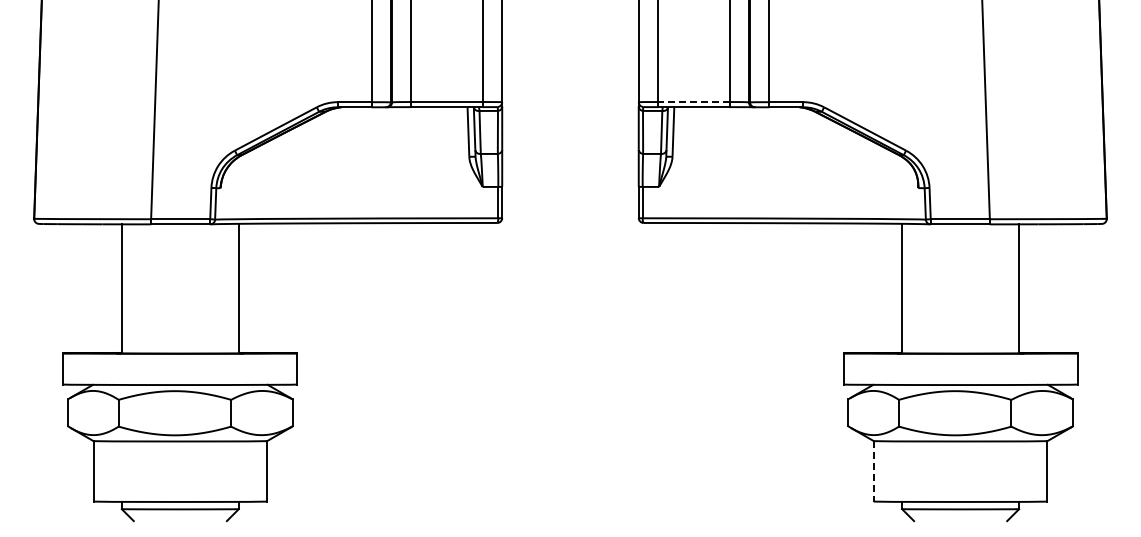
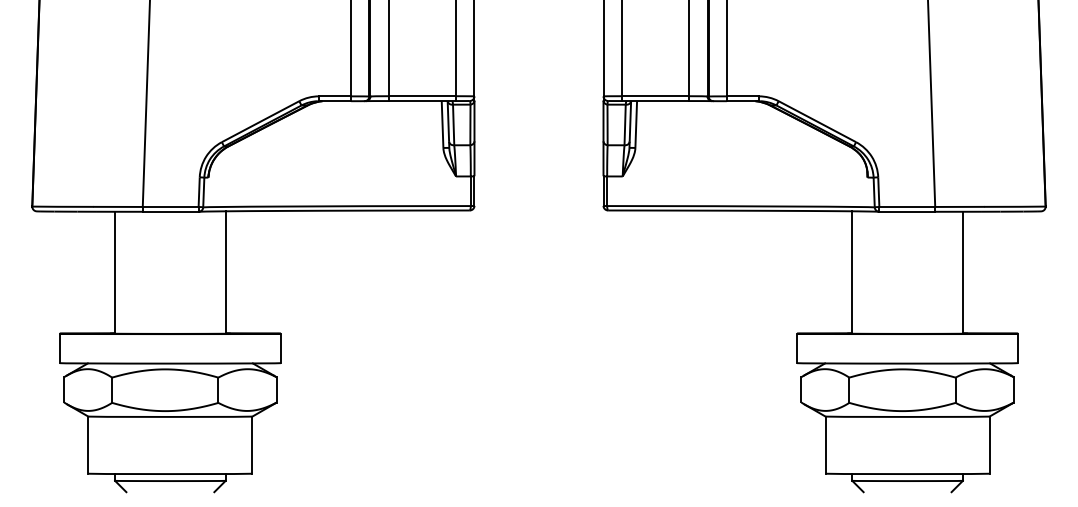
line: (693, 102) -> (655, 96), dashed -> solid
line: (873, 471) -> (825, 445), dashed -> solid

